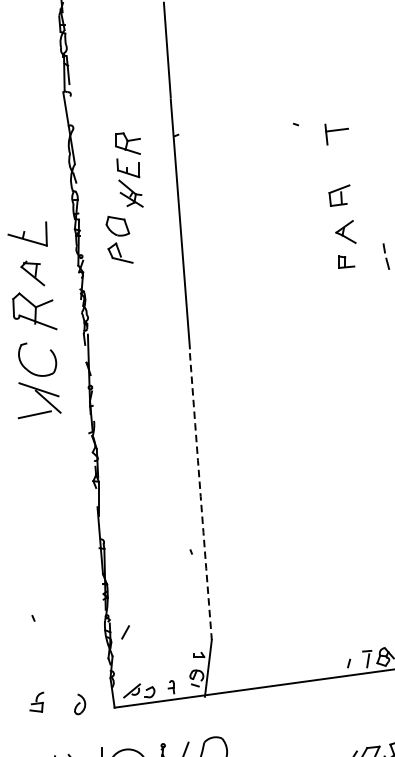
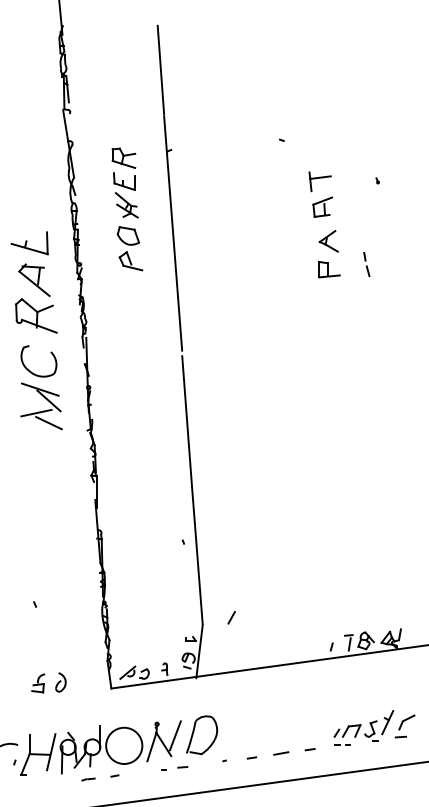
part: (336, 134) -> (319, 181), moved
part: (119, 239) -> (129, 248), moved
part: (346, 261) -> (329, 269), size x1.43
part: (32, 273) -> (34, 280), size x1.43
line: (47, 425) -> (48, 423), added
arc: (200, 497) -> (192, 490), dashed -> solid
line: (125, 632) -> (231, 617), moved
part: (79, 704) -> (60, 682), moved

